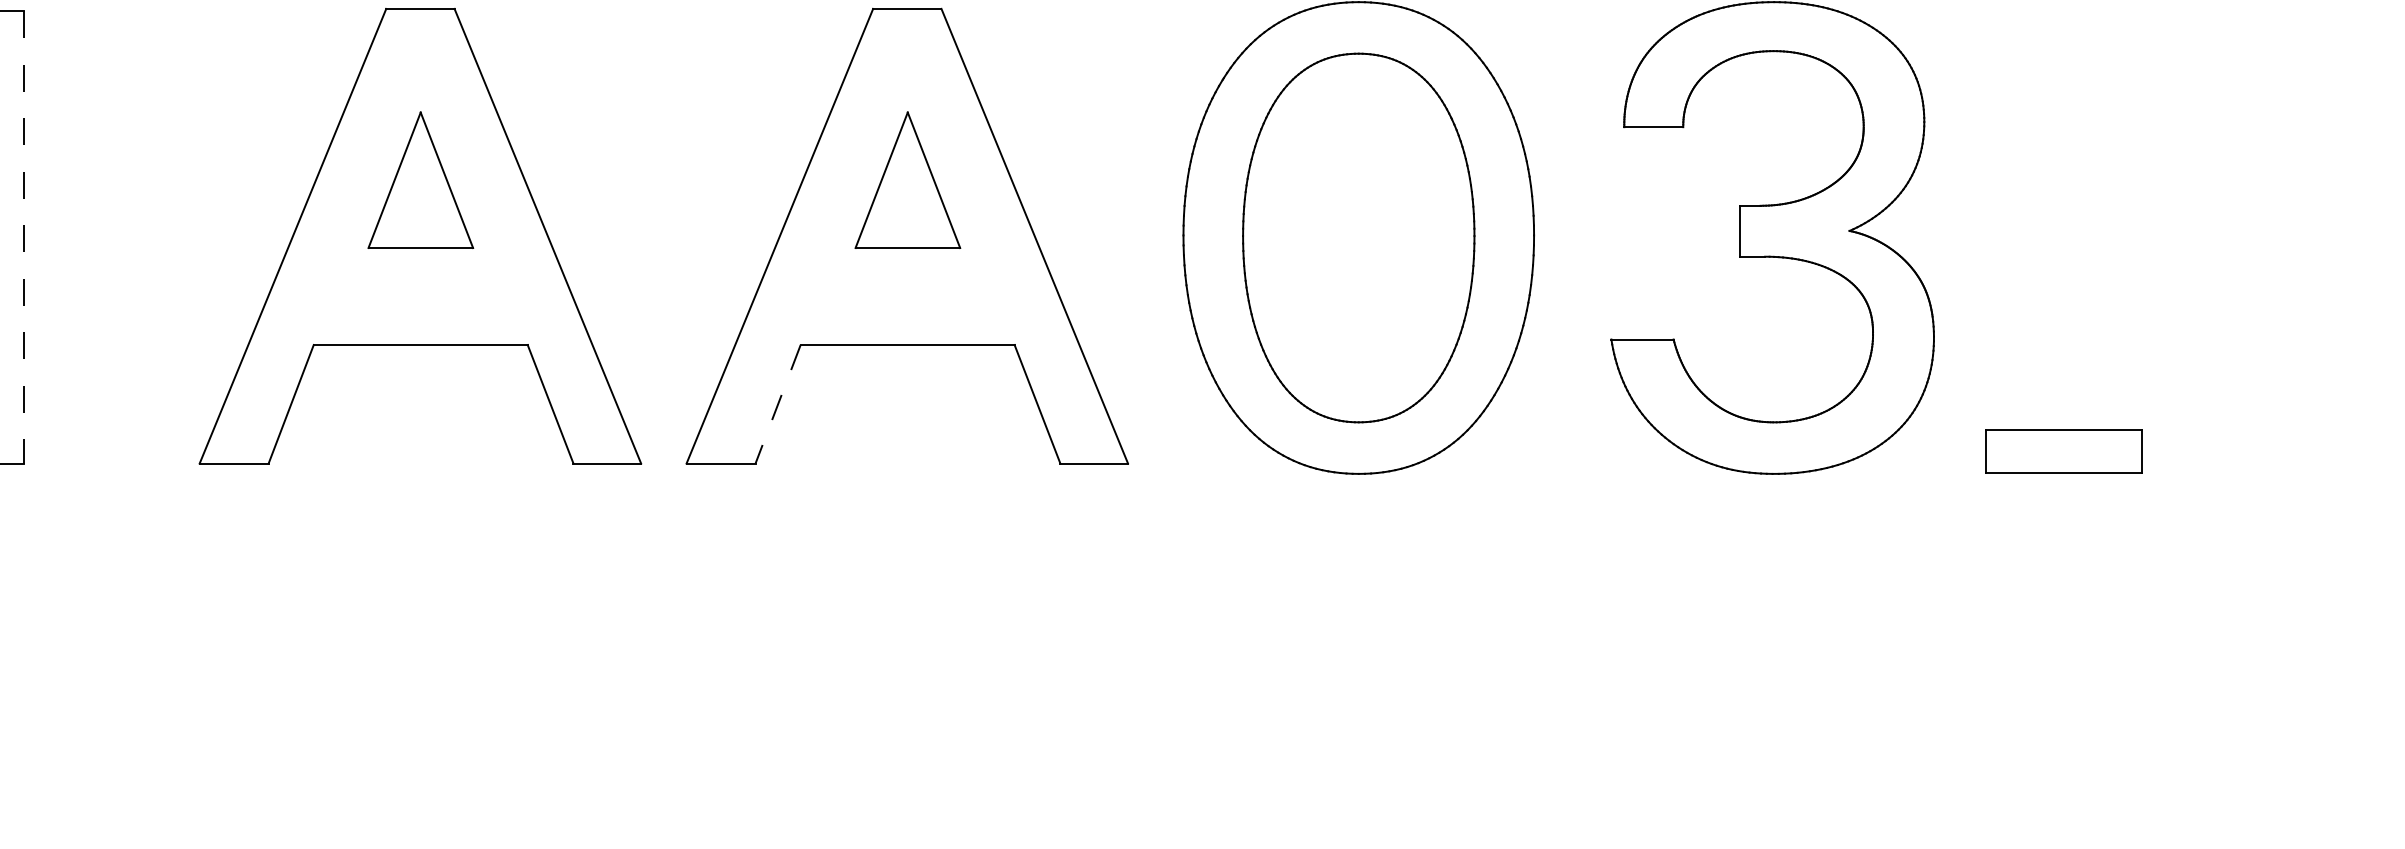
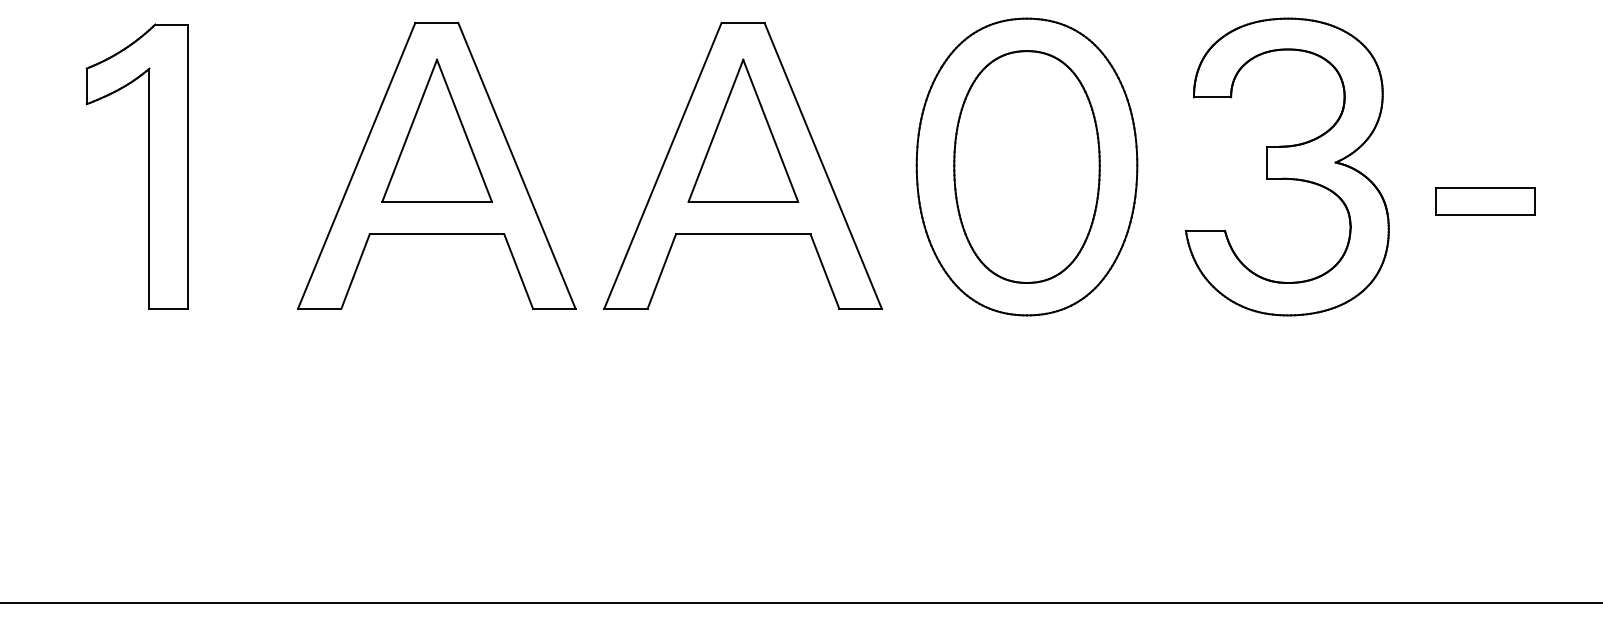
part: (419, 179) -> (436, 130), size x1.67
part: (908, 179) -> (743, 130), size x1.67
line: (24, 238) -> (187, 167), dashed -> solid
line: (777, 404) -> (661, 271), dashed -> solid
part: (2063, 451) -> (1485, 201), moved

